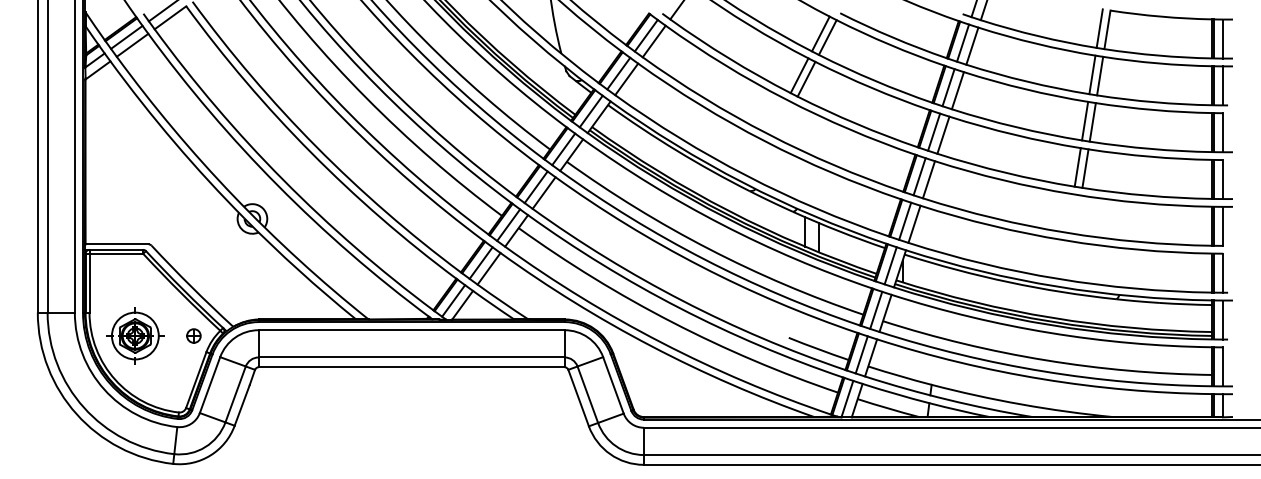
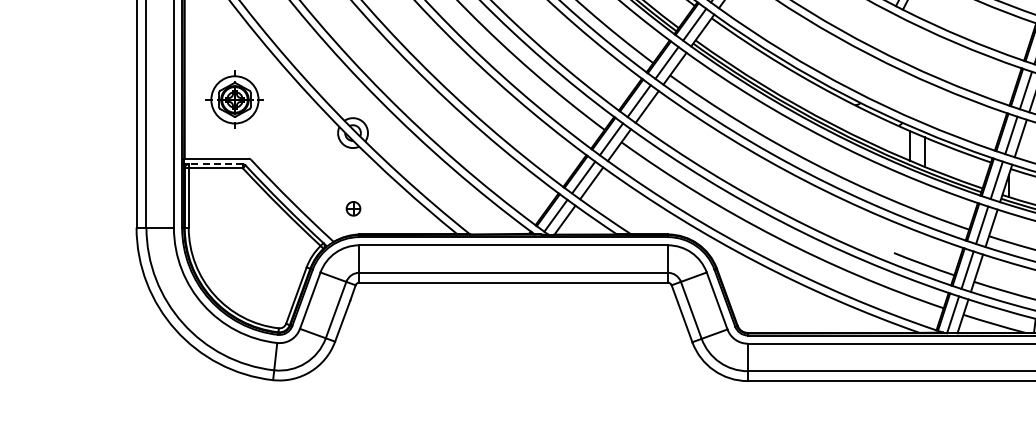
line: (116, 249) -> (215, 163), solid -> dashed
part: (135, 335) -> (235, 99), moved
part: (193, 335) -> (353, 208), moved

